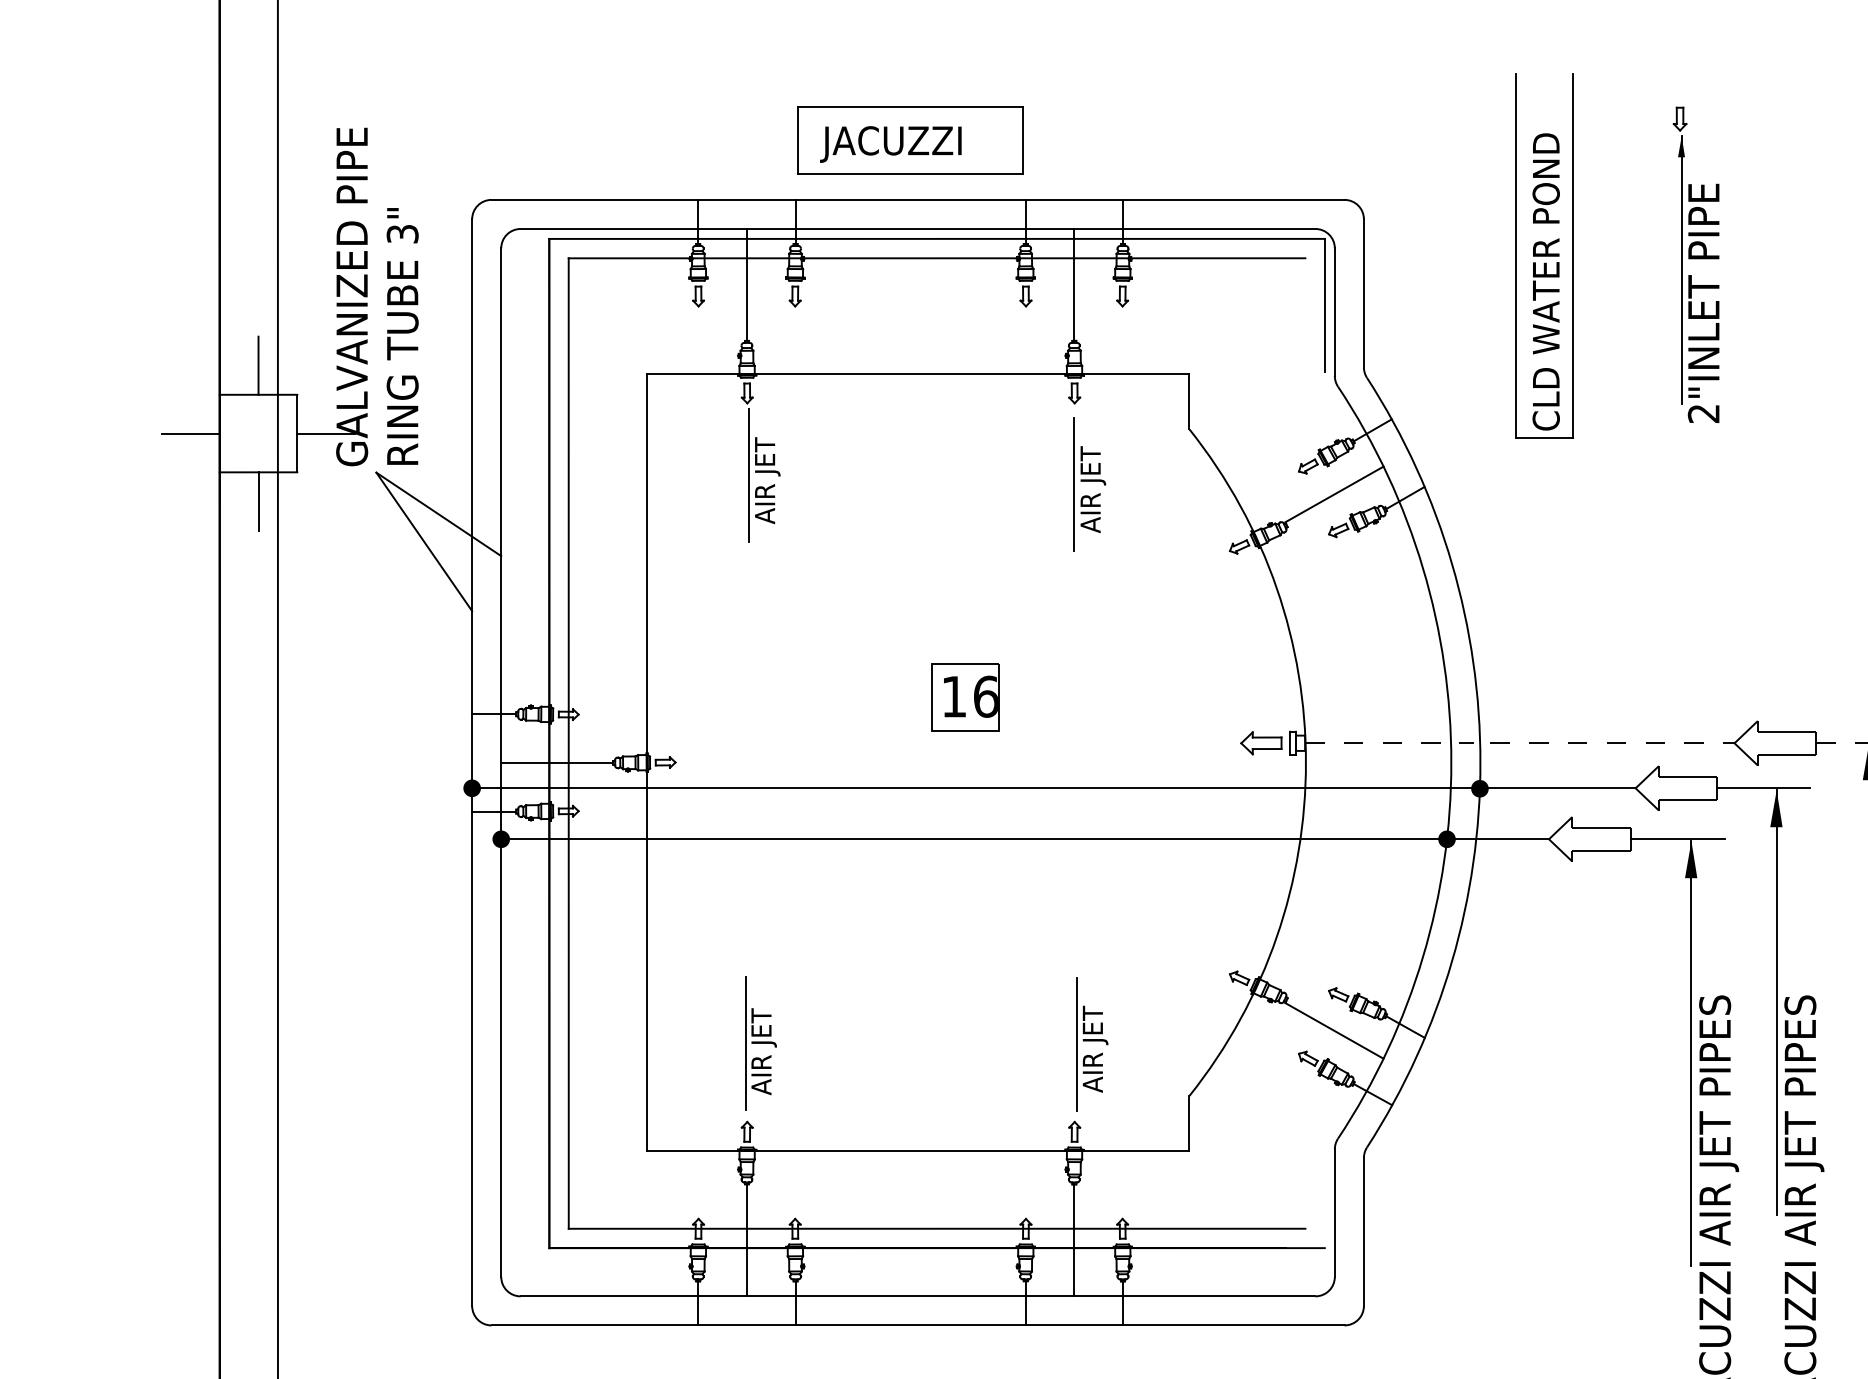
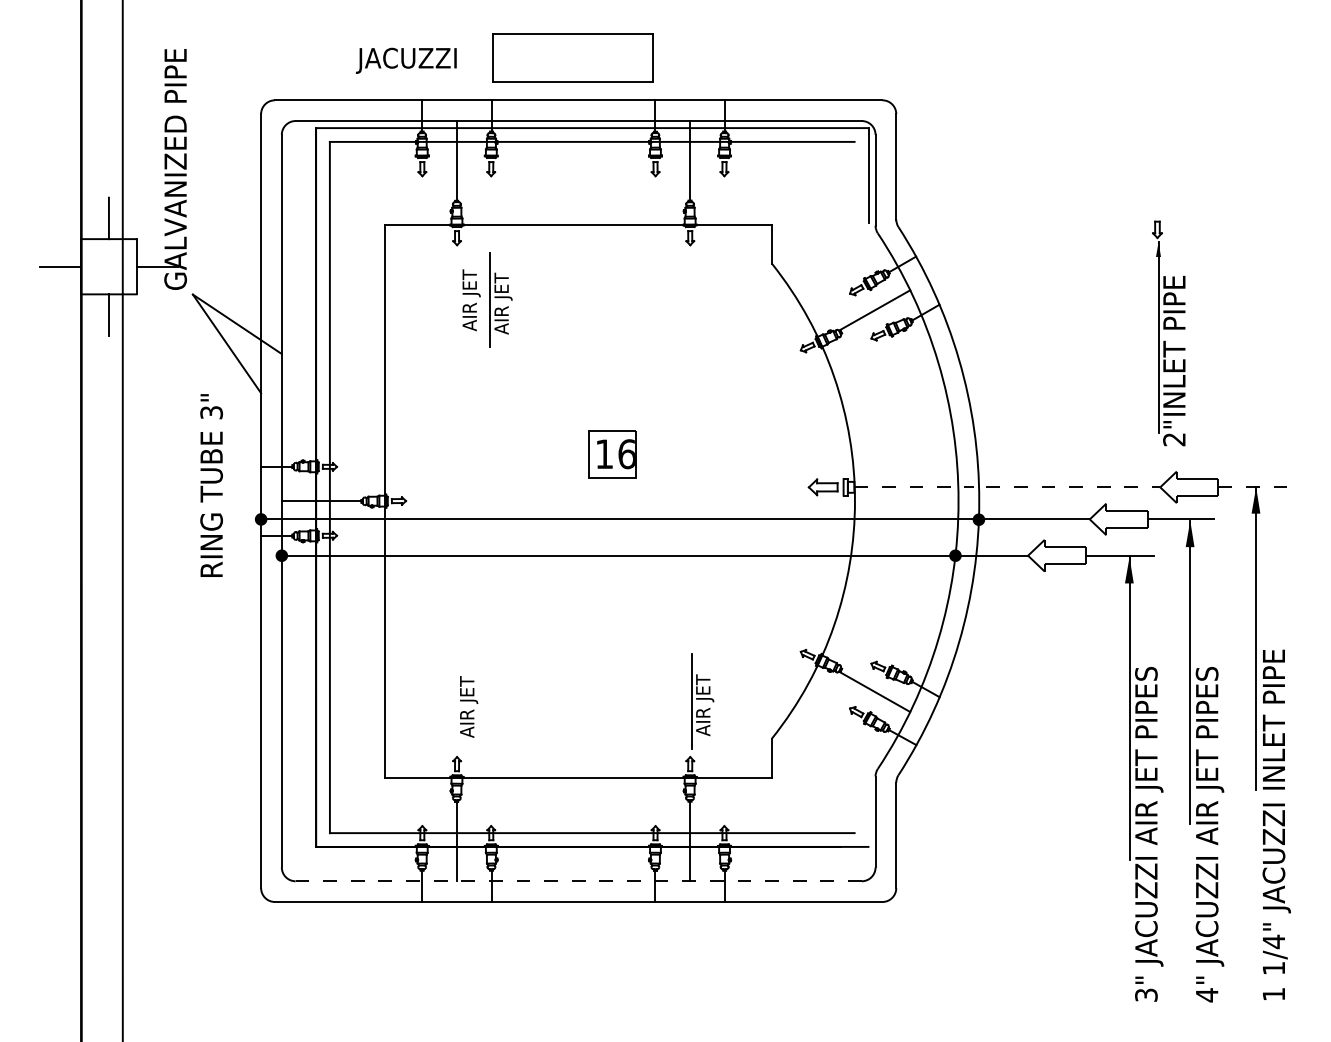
text: (891, 143) -> (406, 60), moved
part: (1543, 254) -> (1024, 139), removed
part: (1695, 264) -> (1168, 333), moved
text: (402, 336) -> (211, 485), moved
line: (749, 475) -> (458, 296), removed
part: (1089, 483) -> (500, 299), moved
line: (745, 1042) -> (455, 700), removed
line: (919, 1296) -> (579, 881), solid -> dashed

